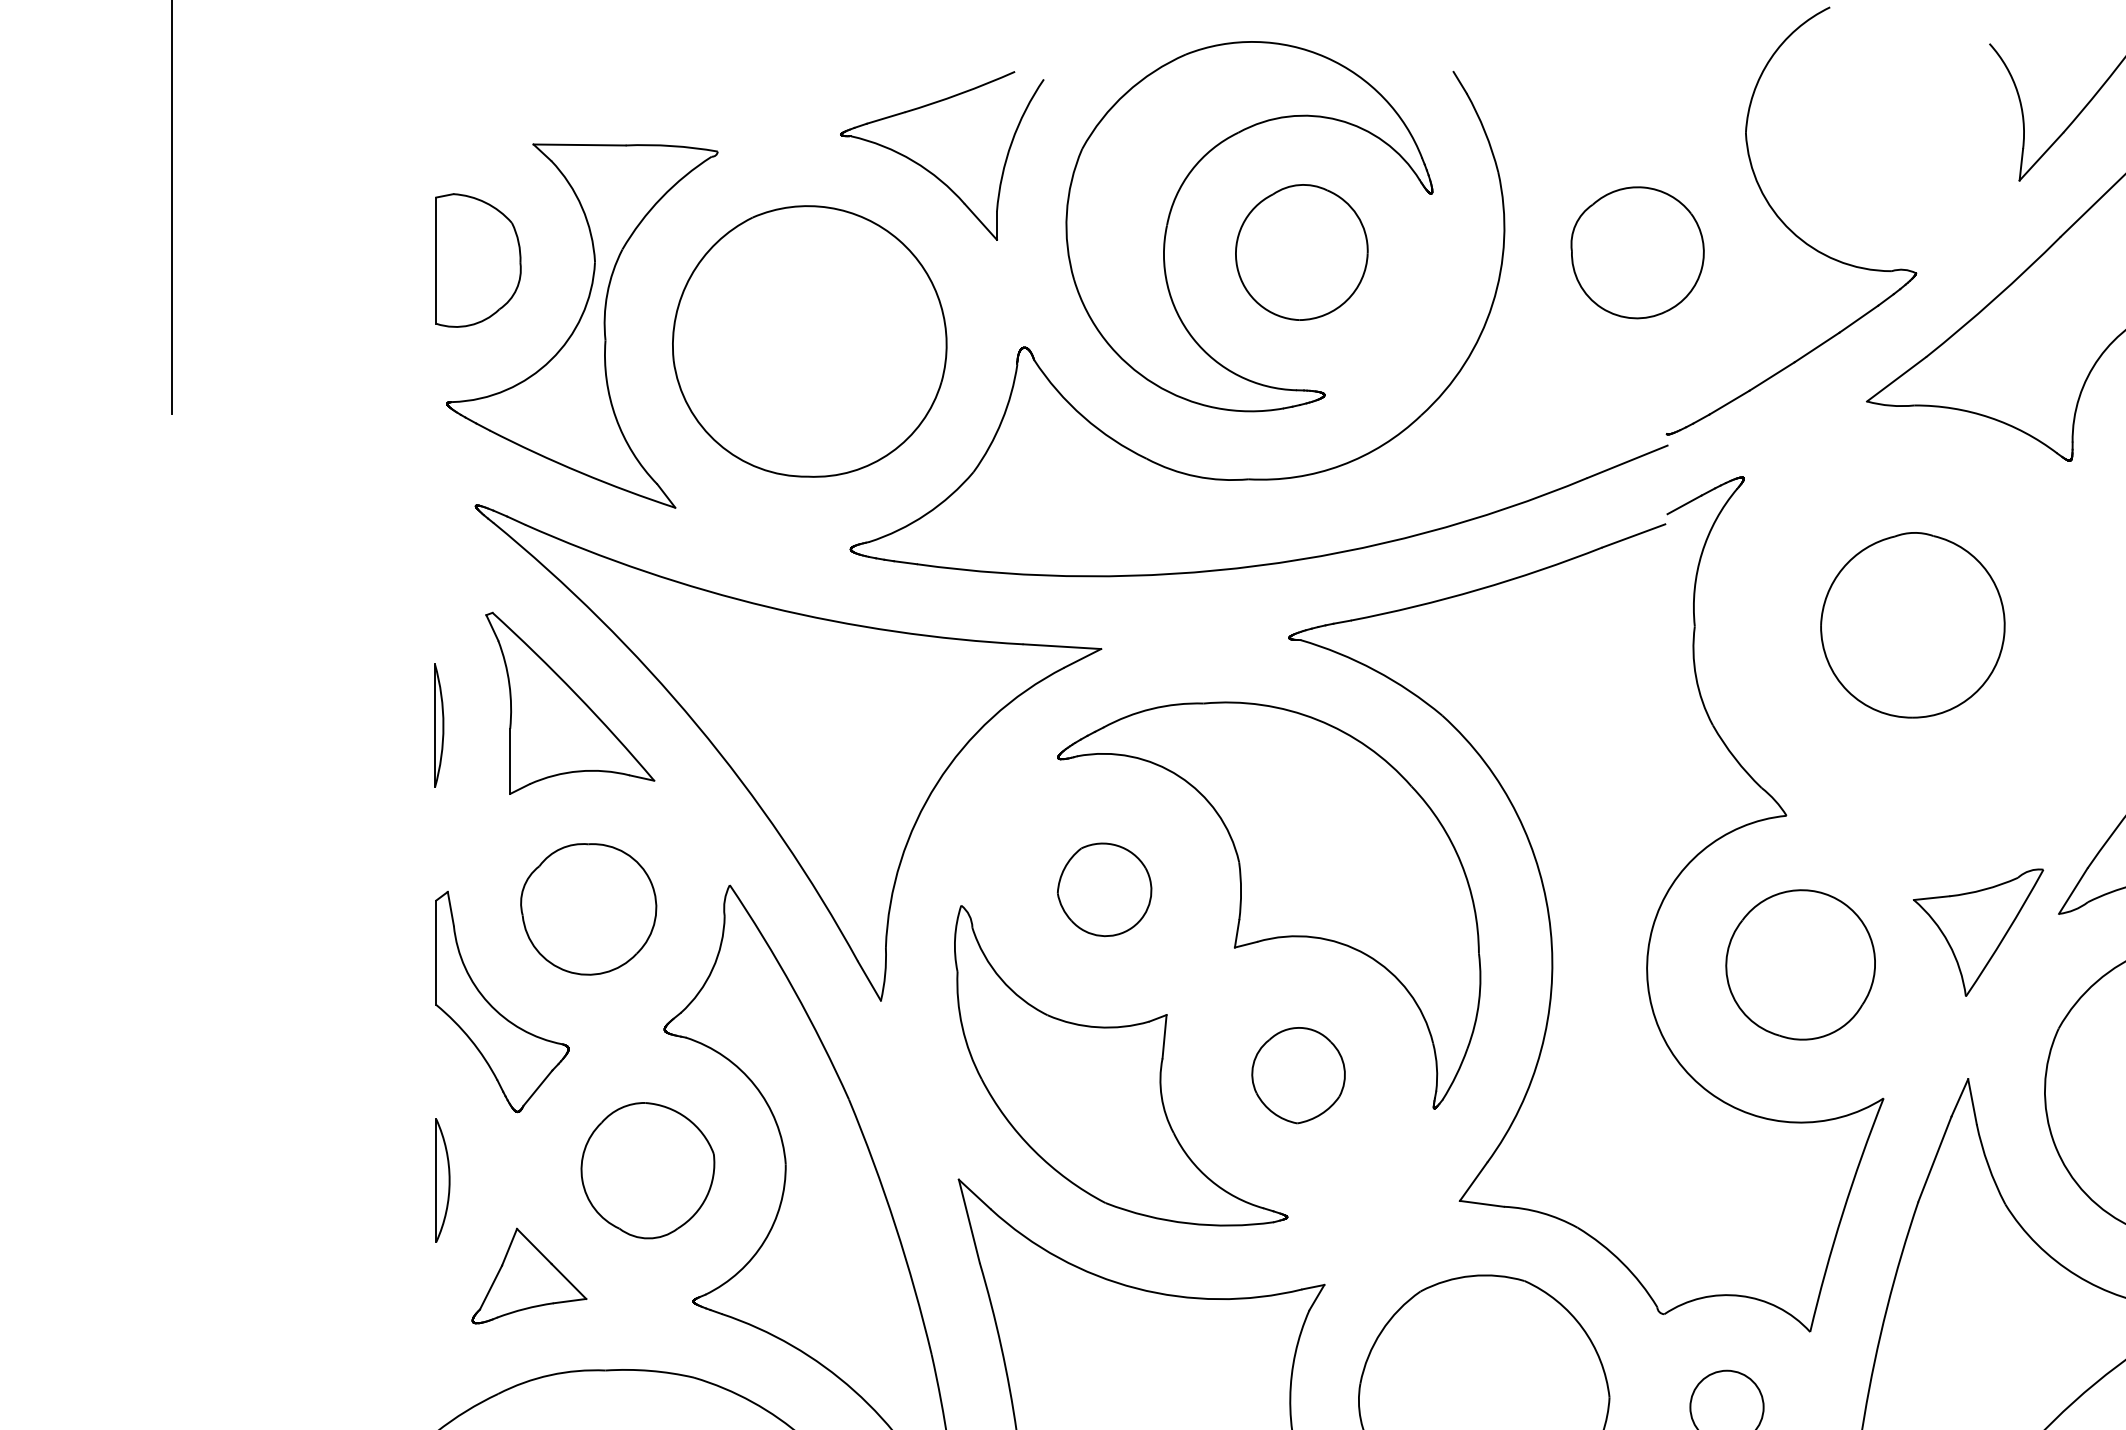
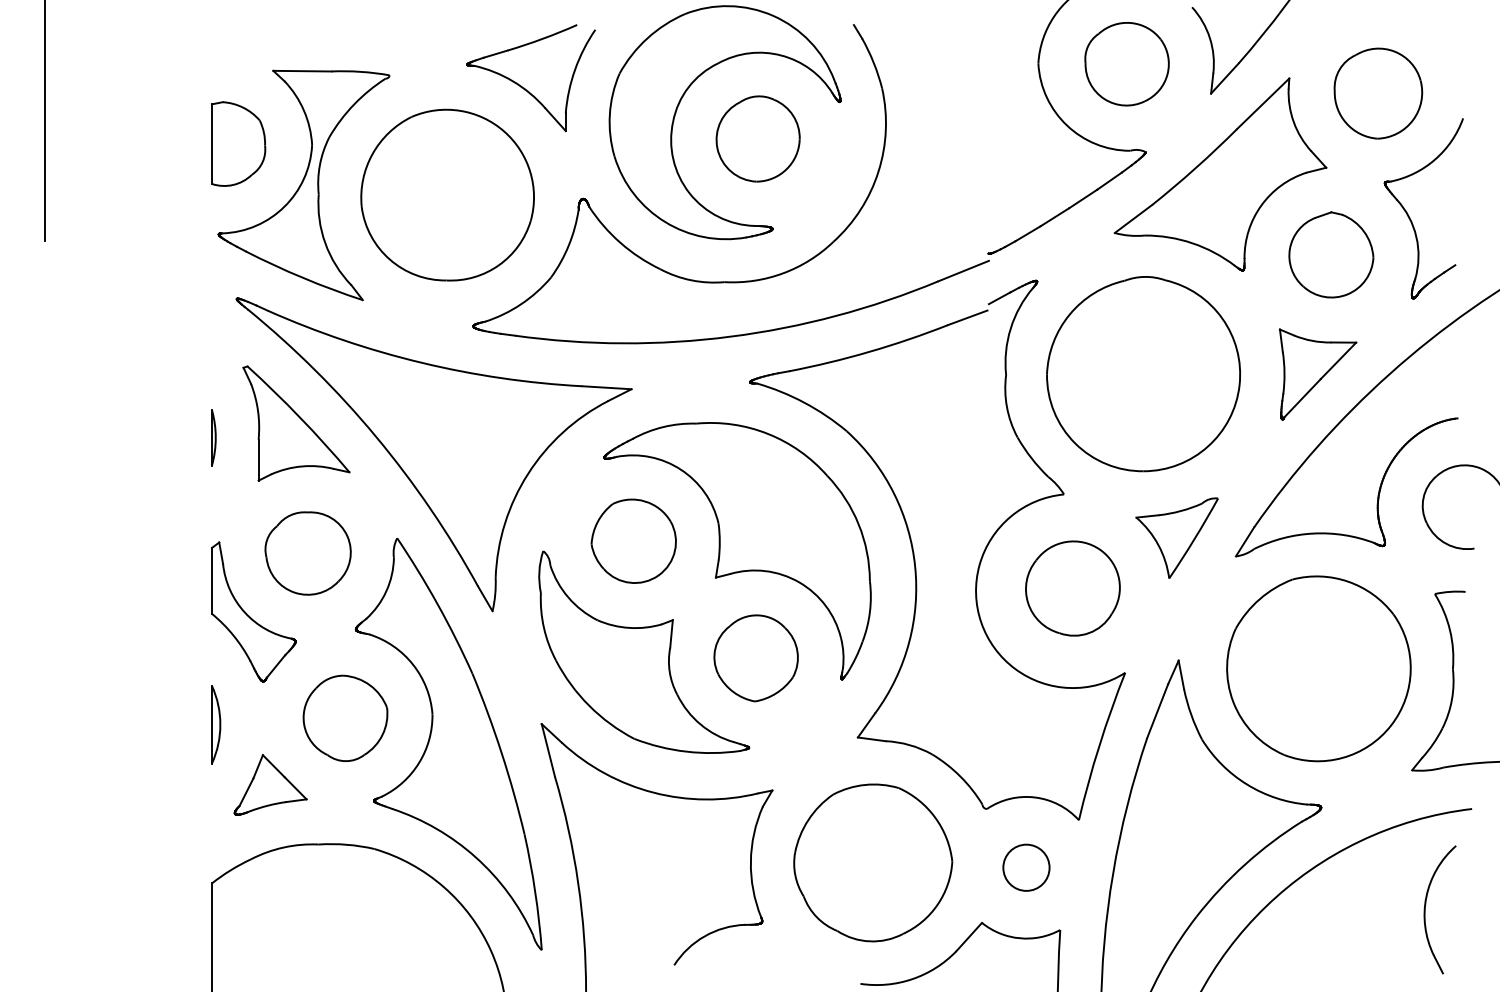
part: (1636, 253) -> (1126, 64), moved
part: (1912, 625) -> (1143, 374), size x1.67
part: (438, 725) -> (213, 437), size x0.71
part: (1104, 888) -> (633, 540), size x1.43
part: (1977, 931) -> (1176, 537), moved
part: (1297, 1075) -> (755, 658), size x1.43

